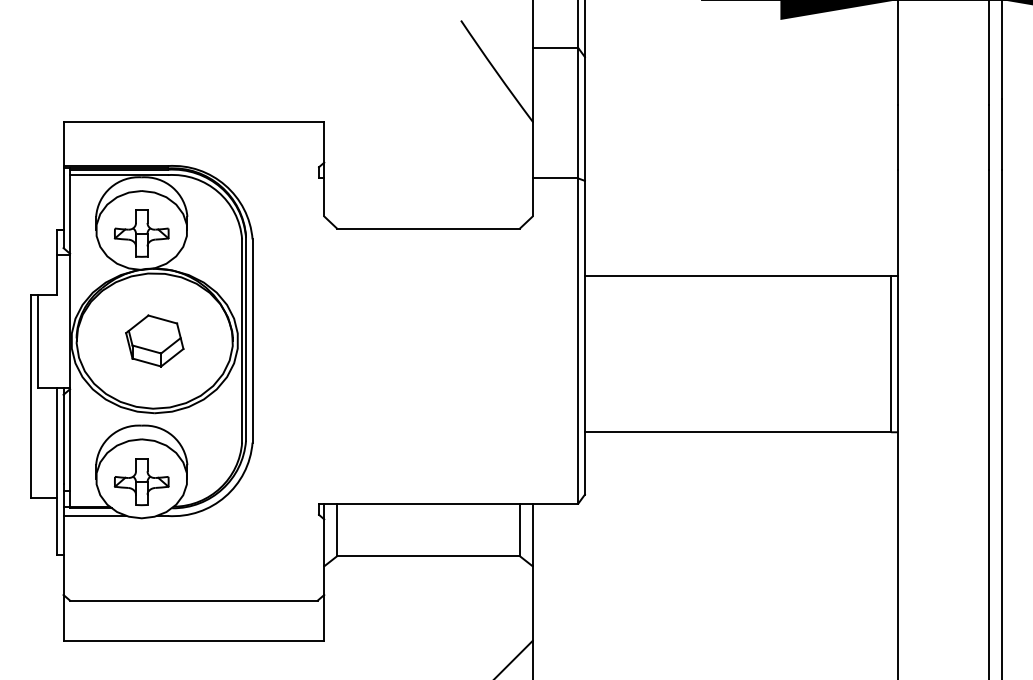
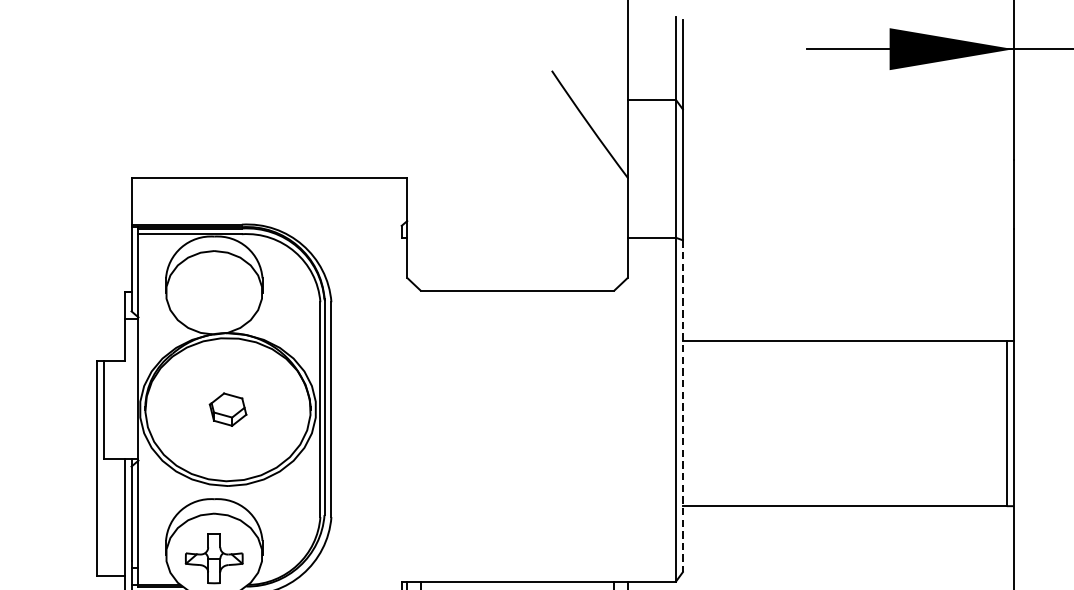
part: (141, 233) -> (213, 295), removed
line: (584, 337) -> (682, 405), solid -> dashed
part: (154, 340) -> (227, 409), size x0.6

